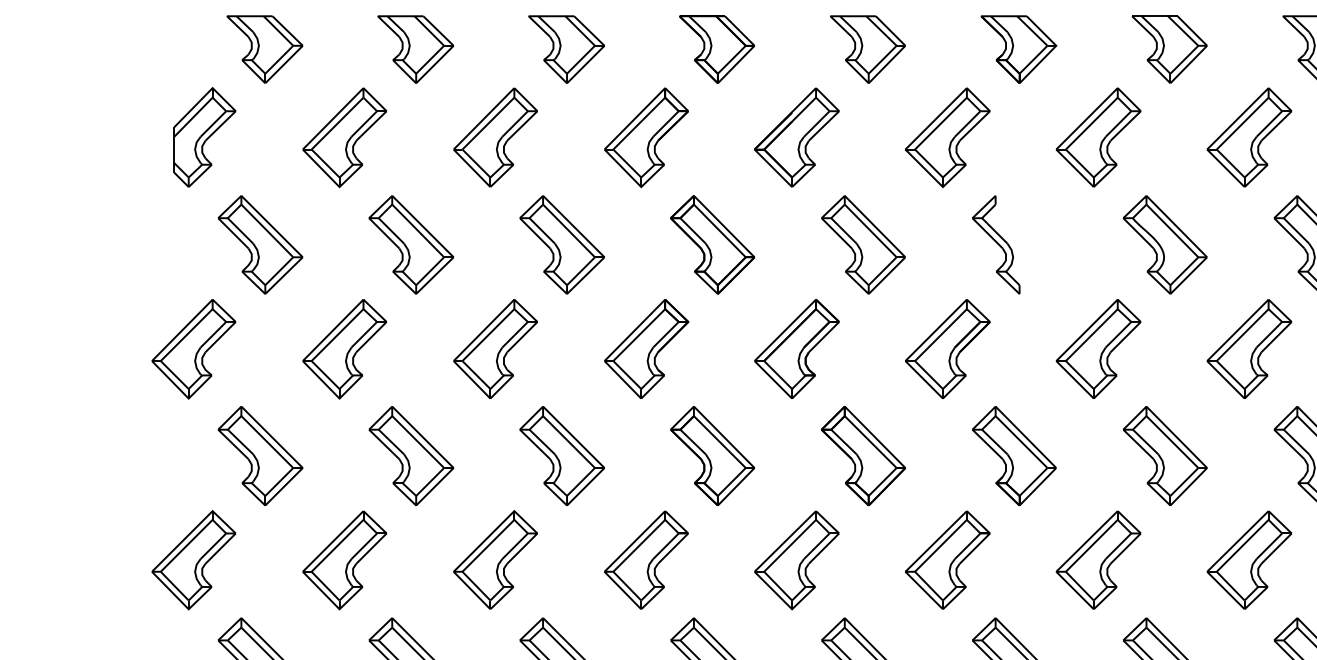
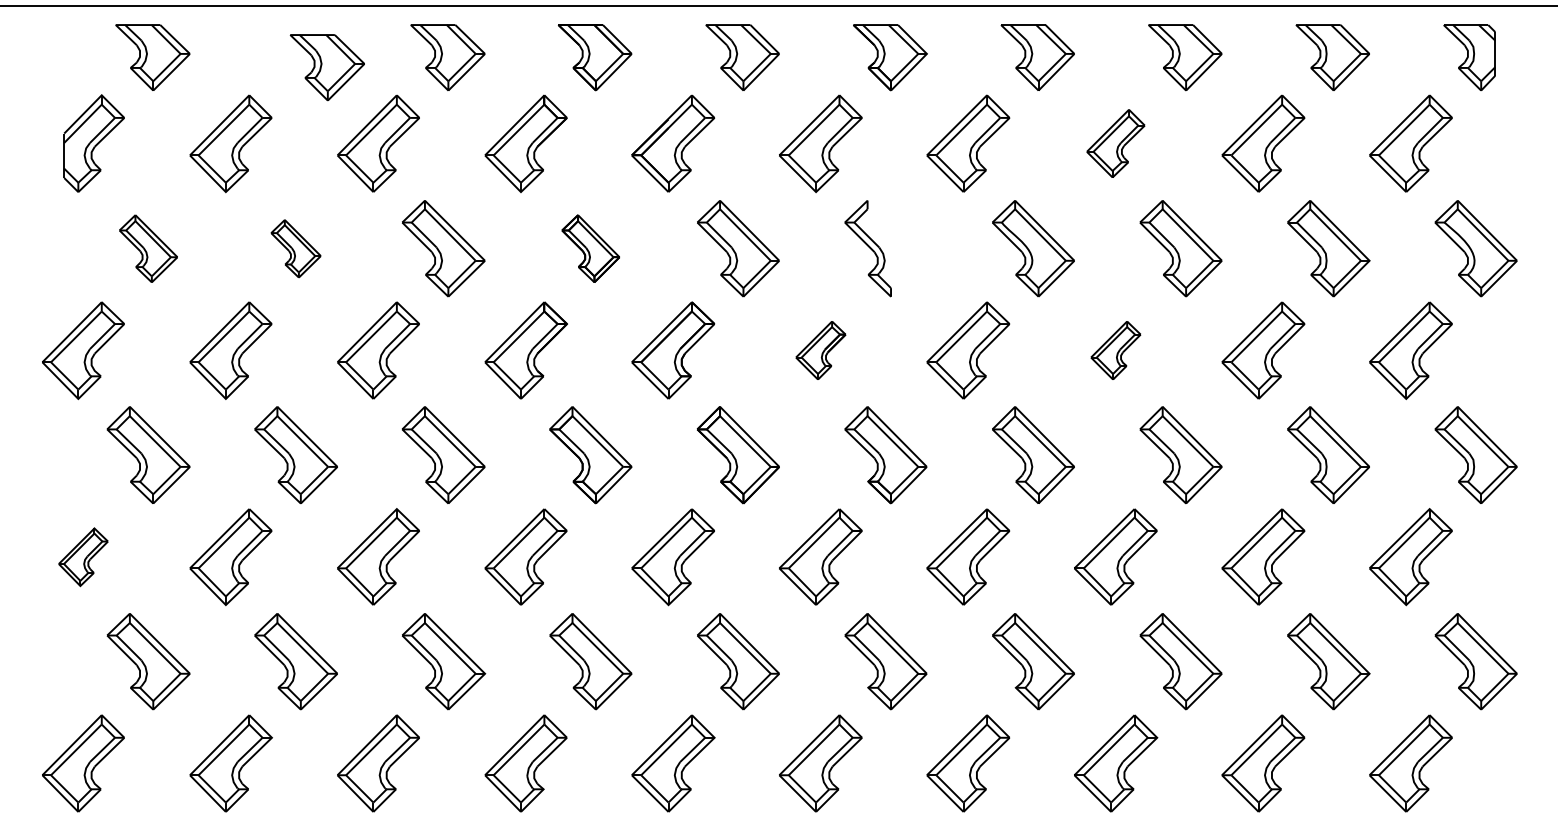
part: (414, 49) -> (326, 67), moved
part: (1249, 137) -> (1115, 143), size x0.7
part: (260, 244) -> (148, 248), size x0.7
part: (410, 244) -> (295, 248), size x0.6
part: (712, 244) -> (590, 248), size x0.7
part: (947, 349) -> (820, 350), size x0.6
part: (1249, 349) -> (1115, 350), size x0.6
part: (193, 560) -> (83, 557), size x0.6

